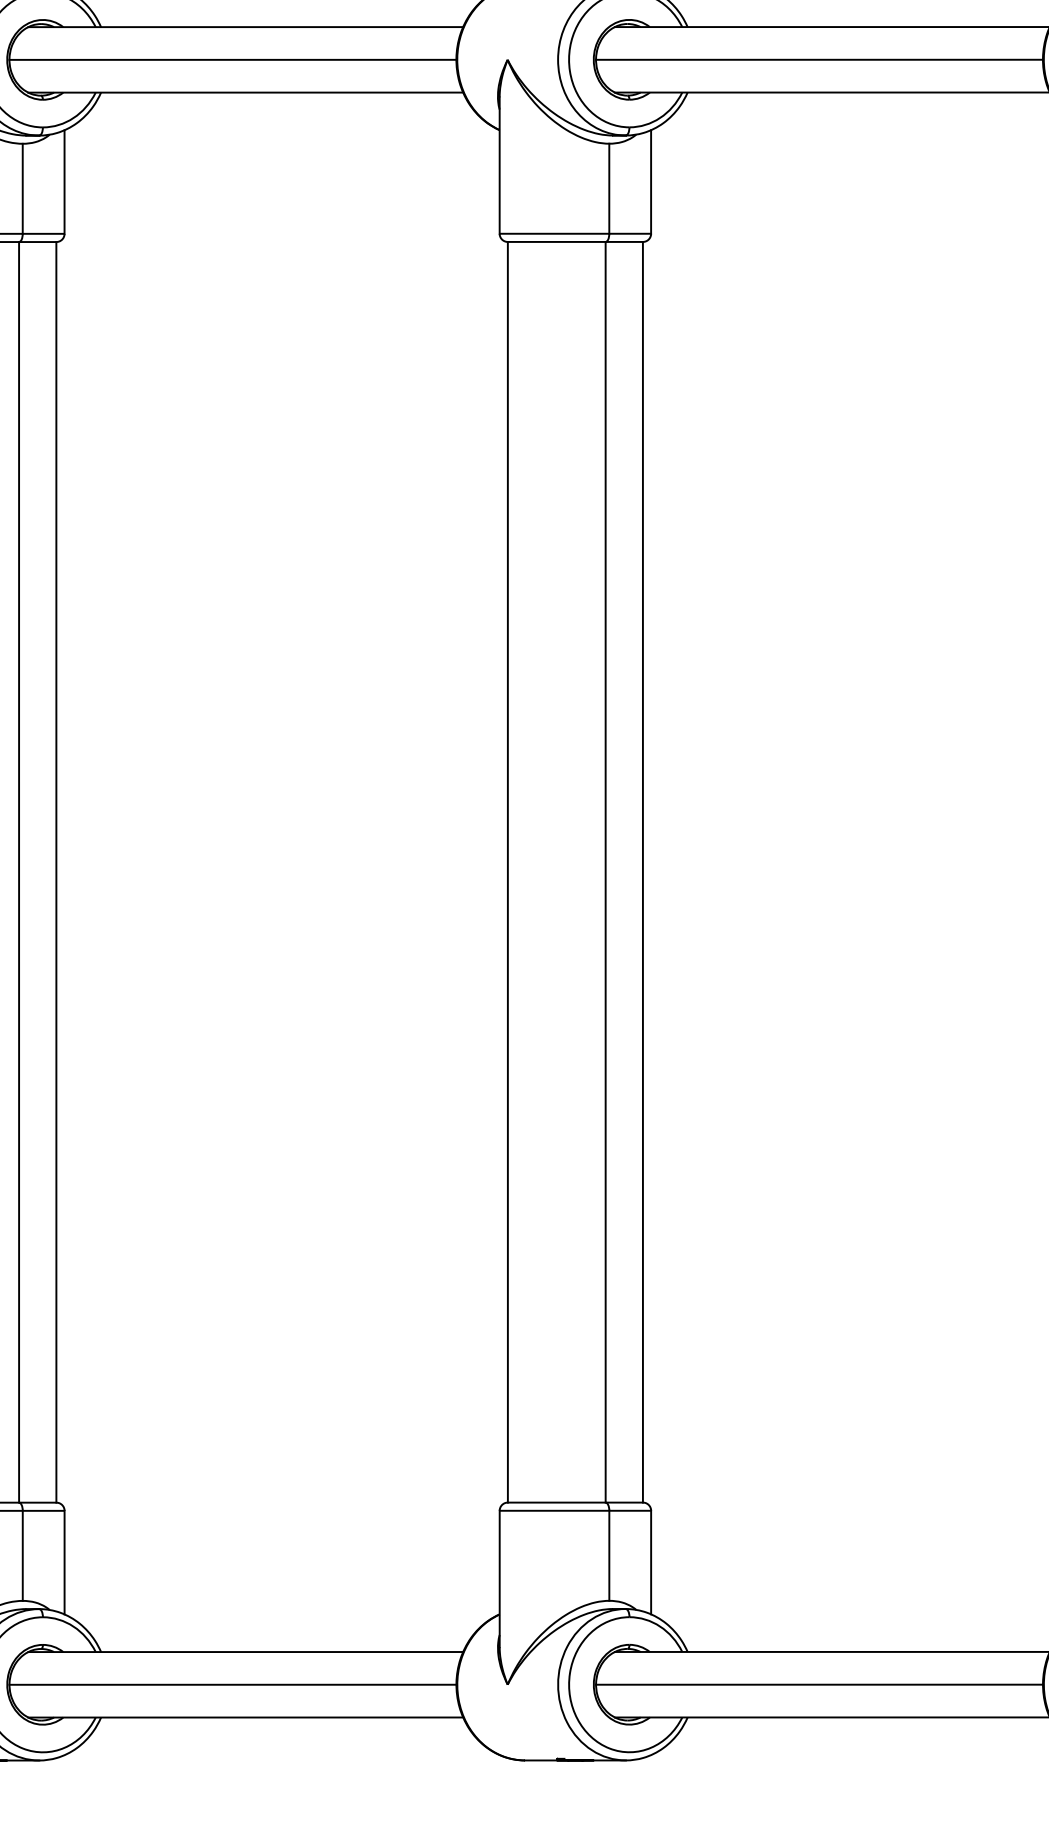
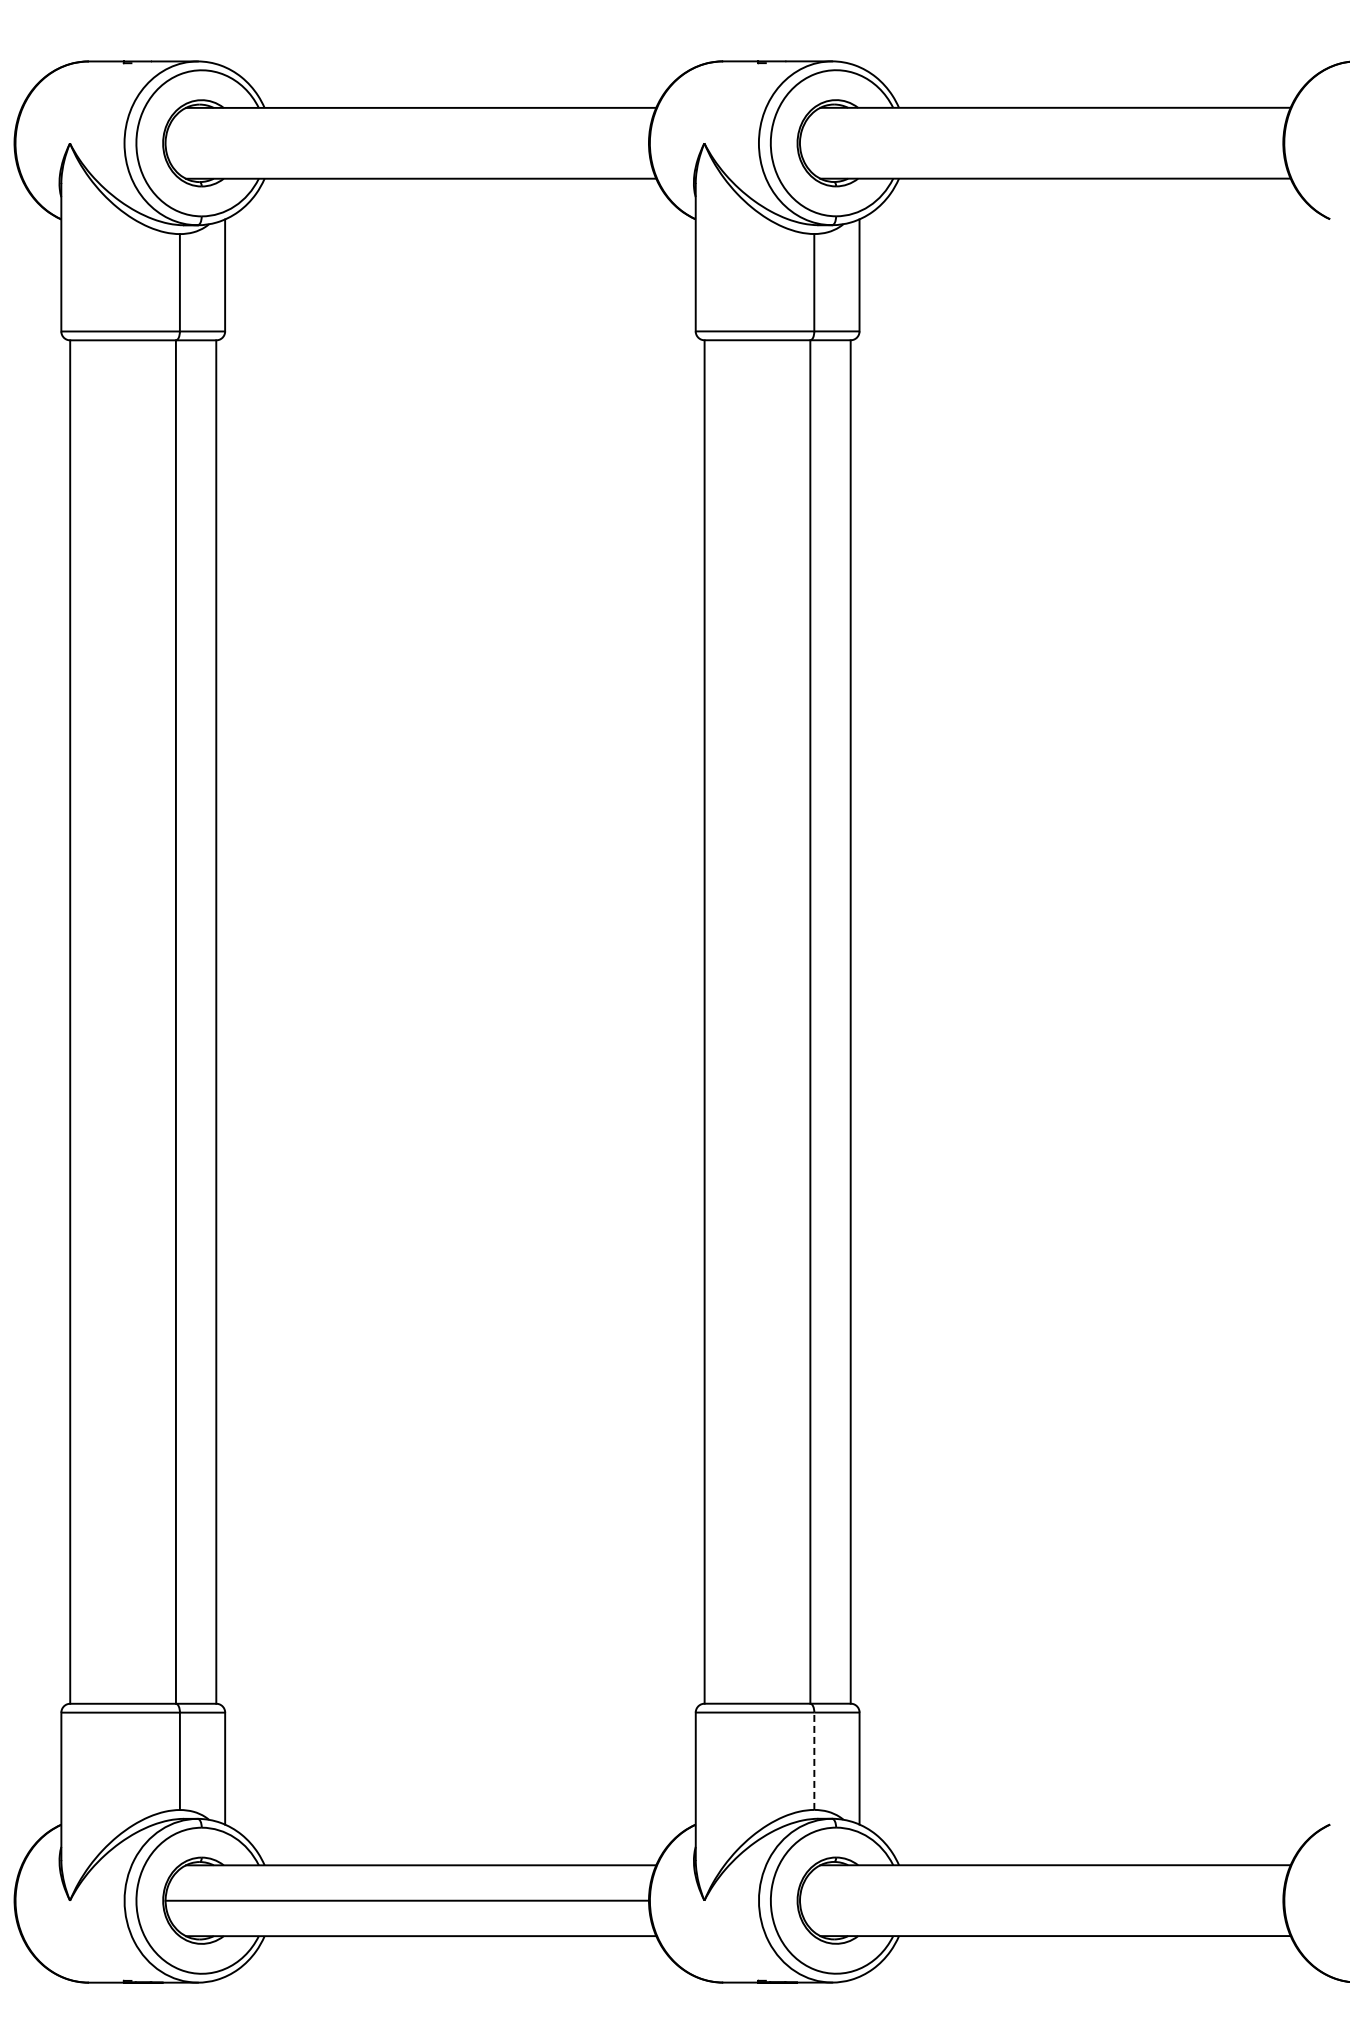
line: (232, 60) -> (406, 143), removed
line: (819, 60) -> (1041, 143), removed
line: (609, 1556) -> (814, 1761), solid -> dashed
line: (819, 1684) -> (1041, 1900), removed

